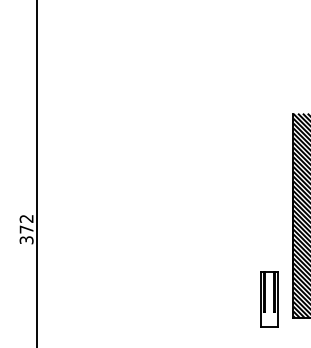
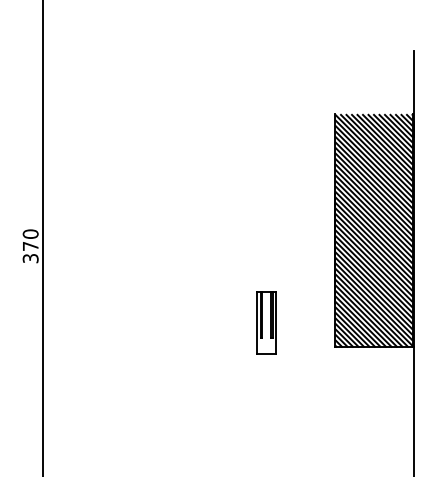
text: (26, 218) -> (30, 233), 372 -> 370
part: (269, 298) -> (266, 322), moved

